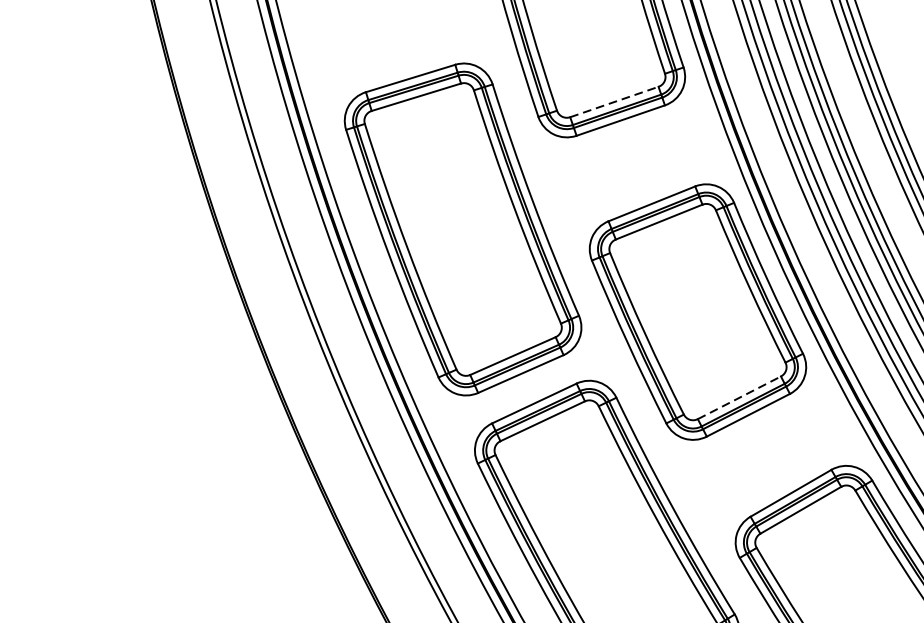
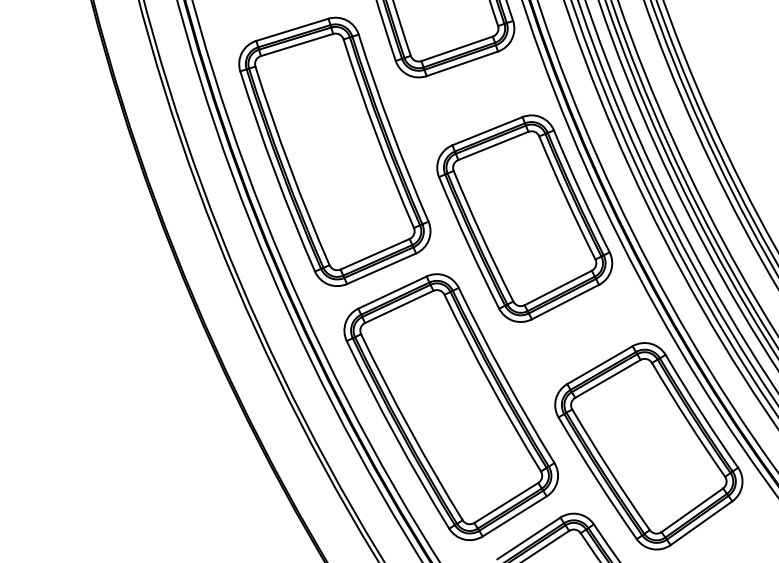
line: (614, 101) -> (457, 48), dashed -> solid
line: (739, 397) -> (558, 287), dashed -> solid

